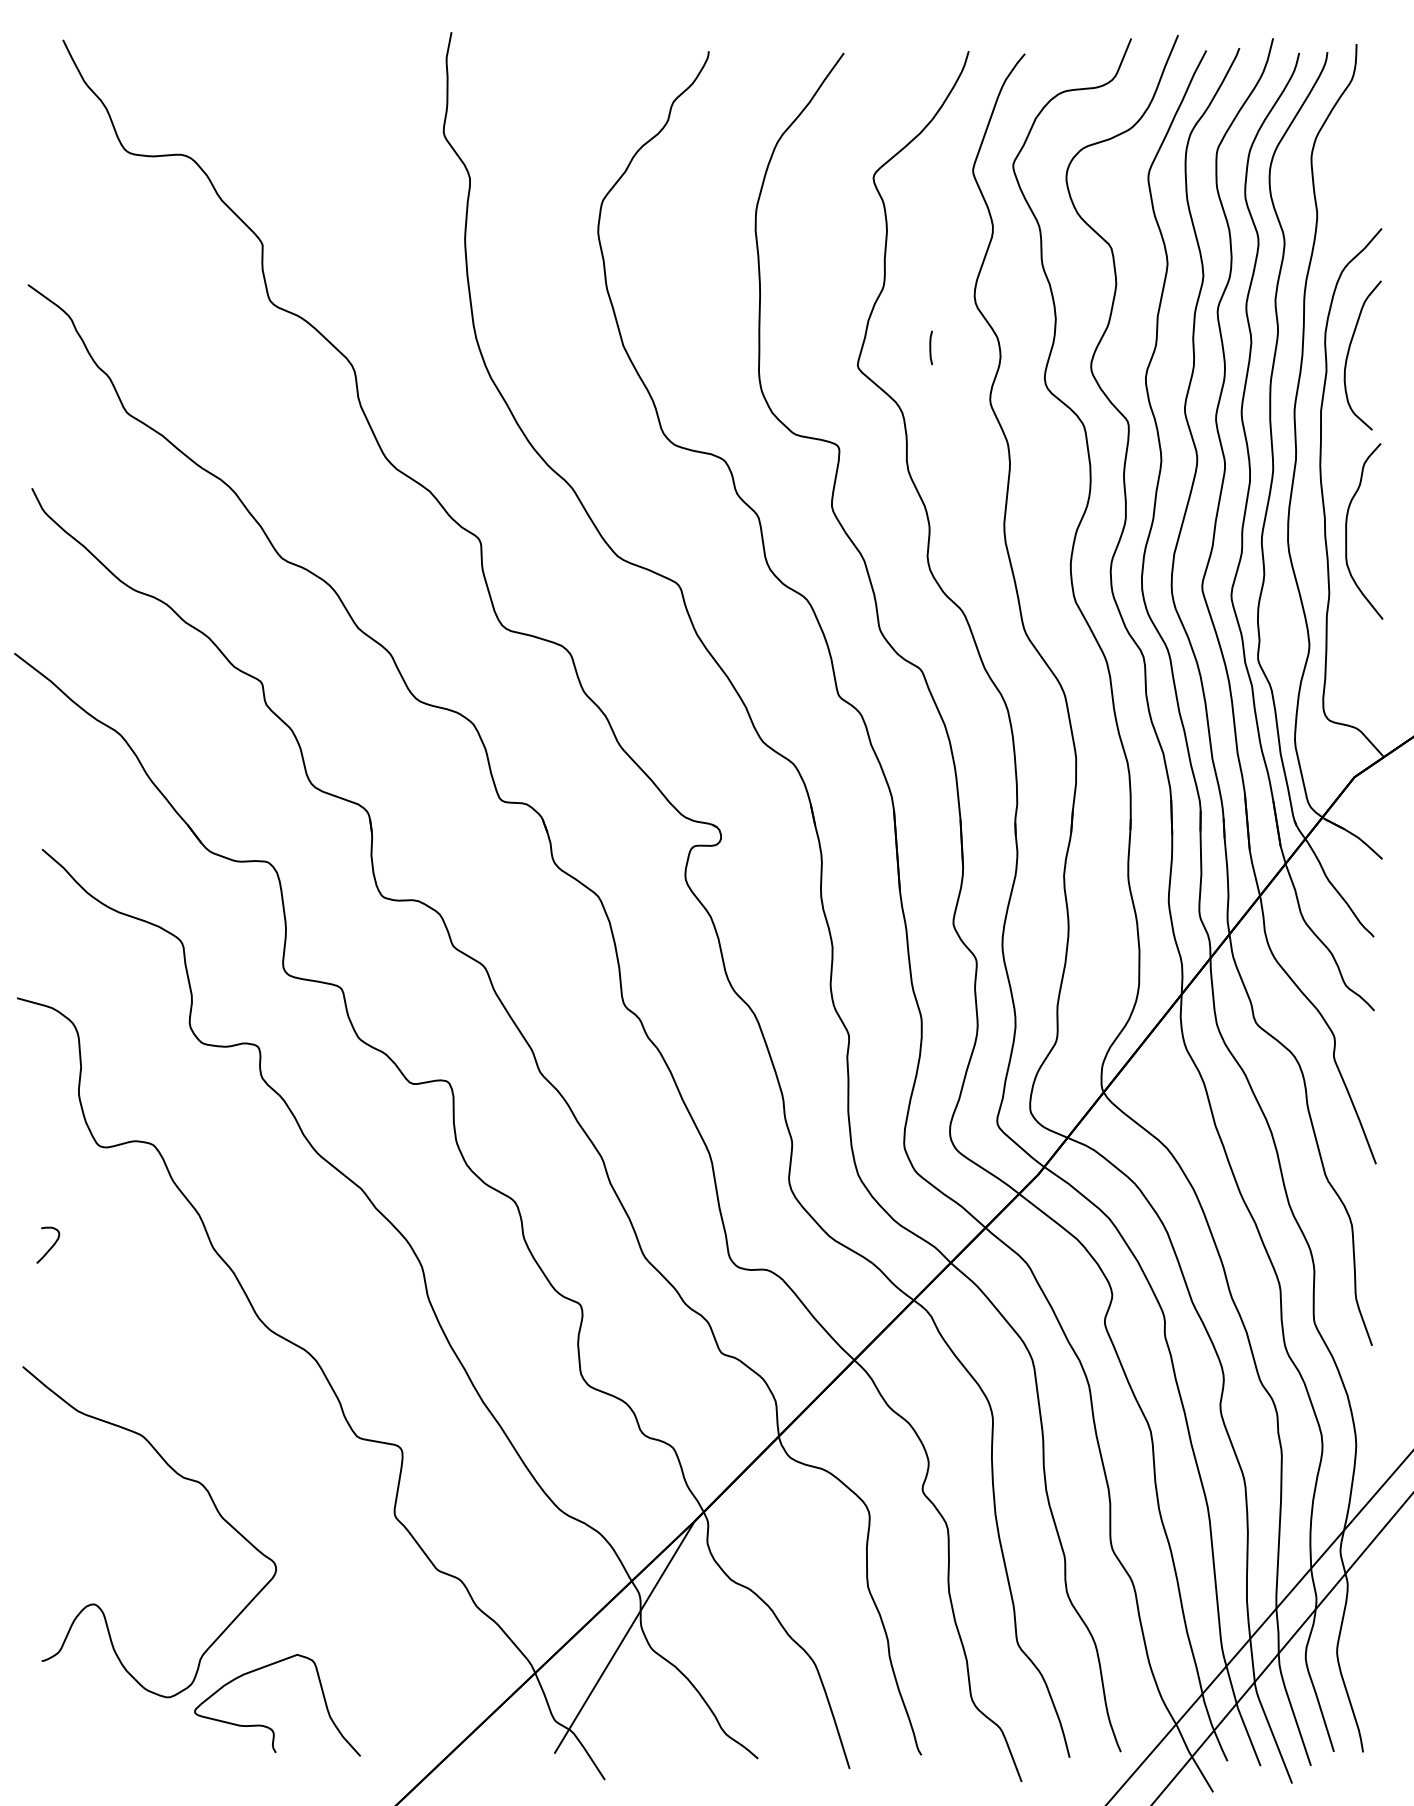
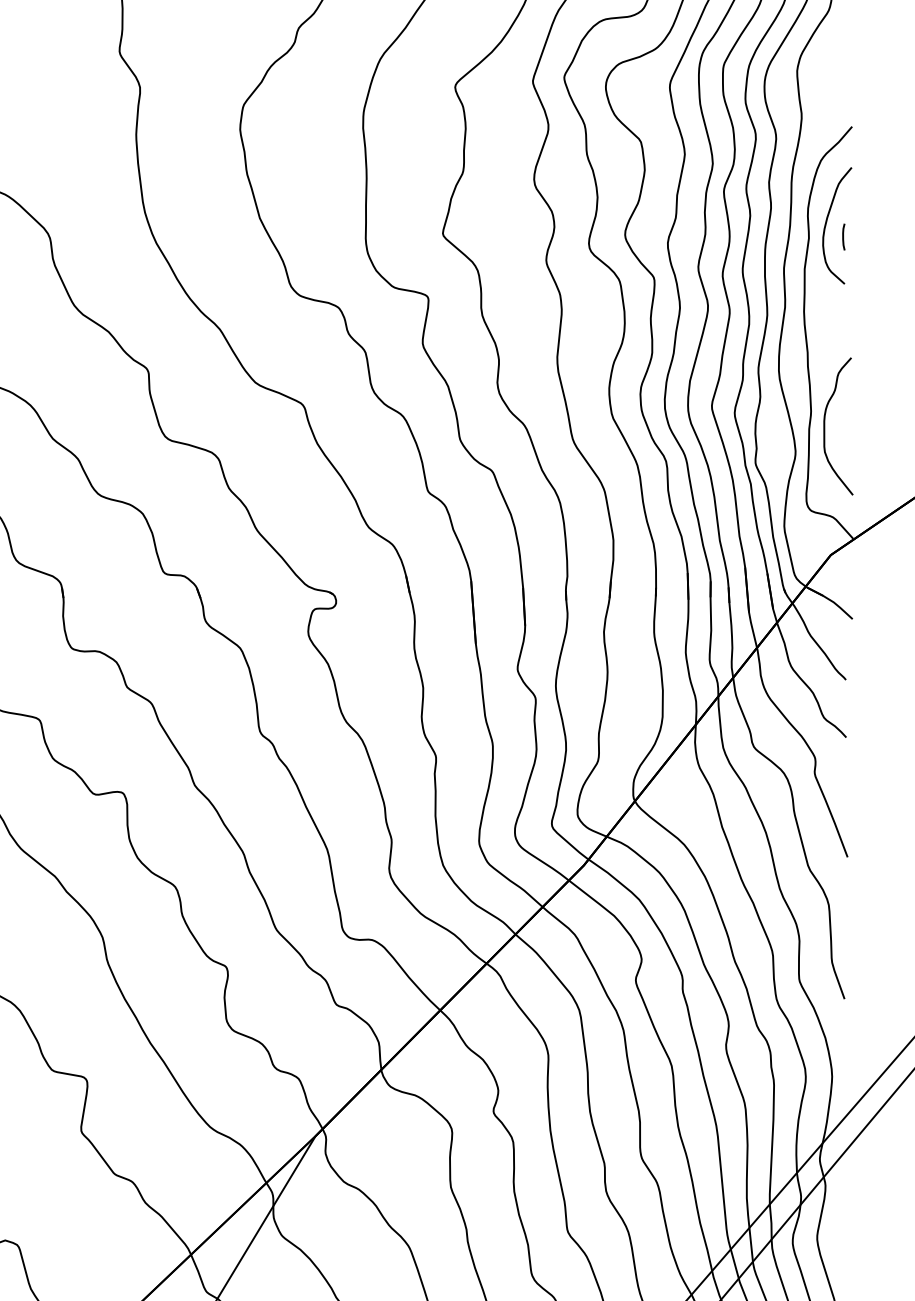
curve: (931, 347) -> (844, 236), moved
curve: (1347, 531) -> (825, 426), moved

